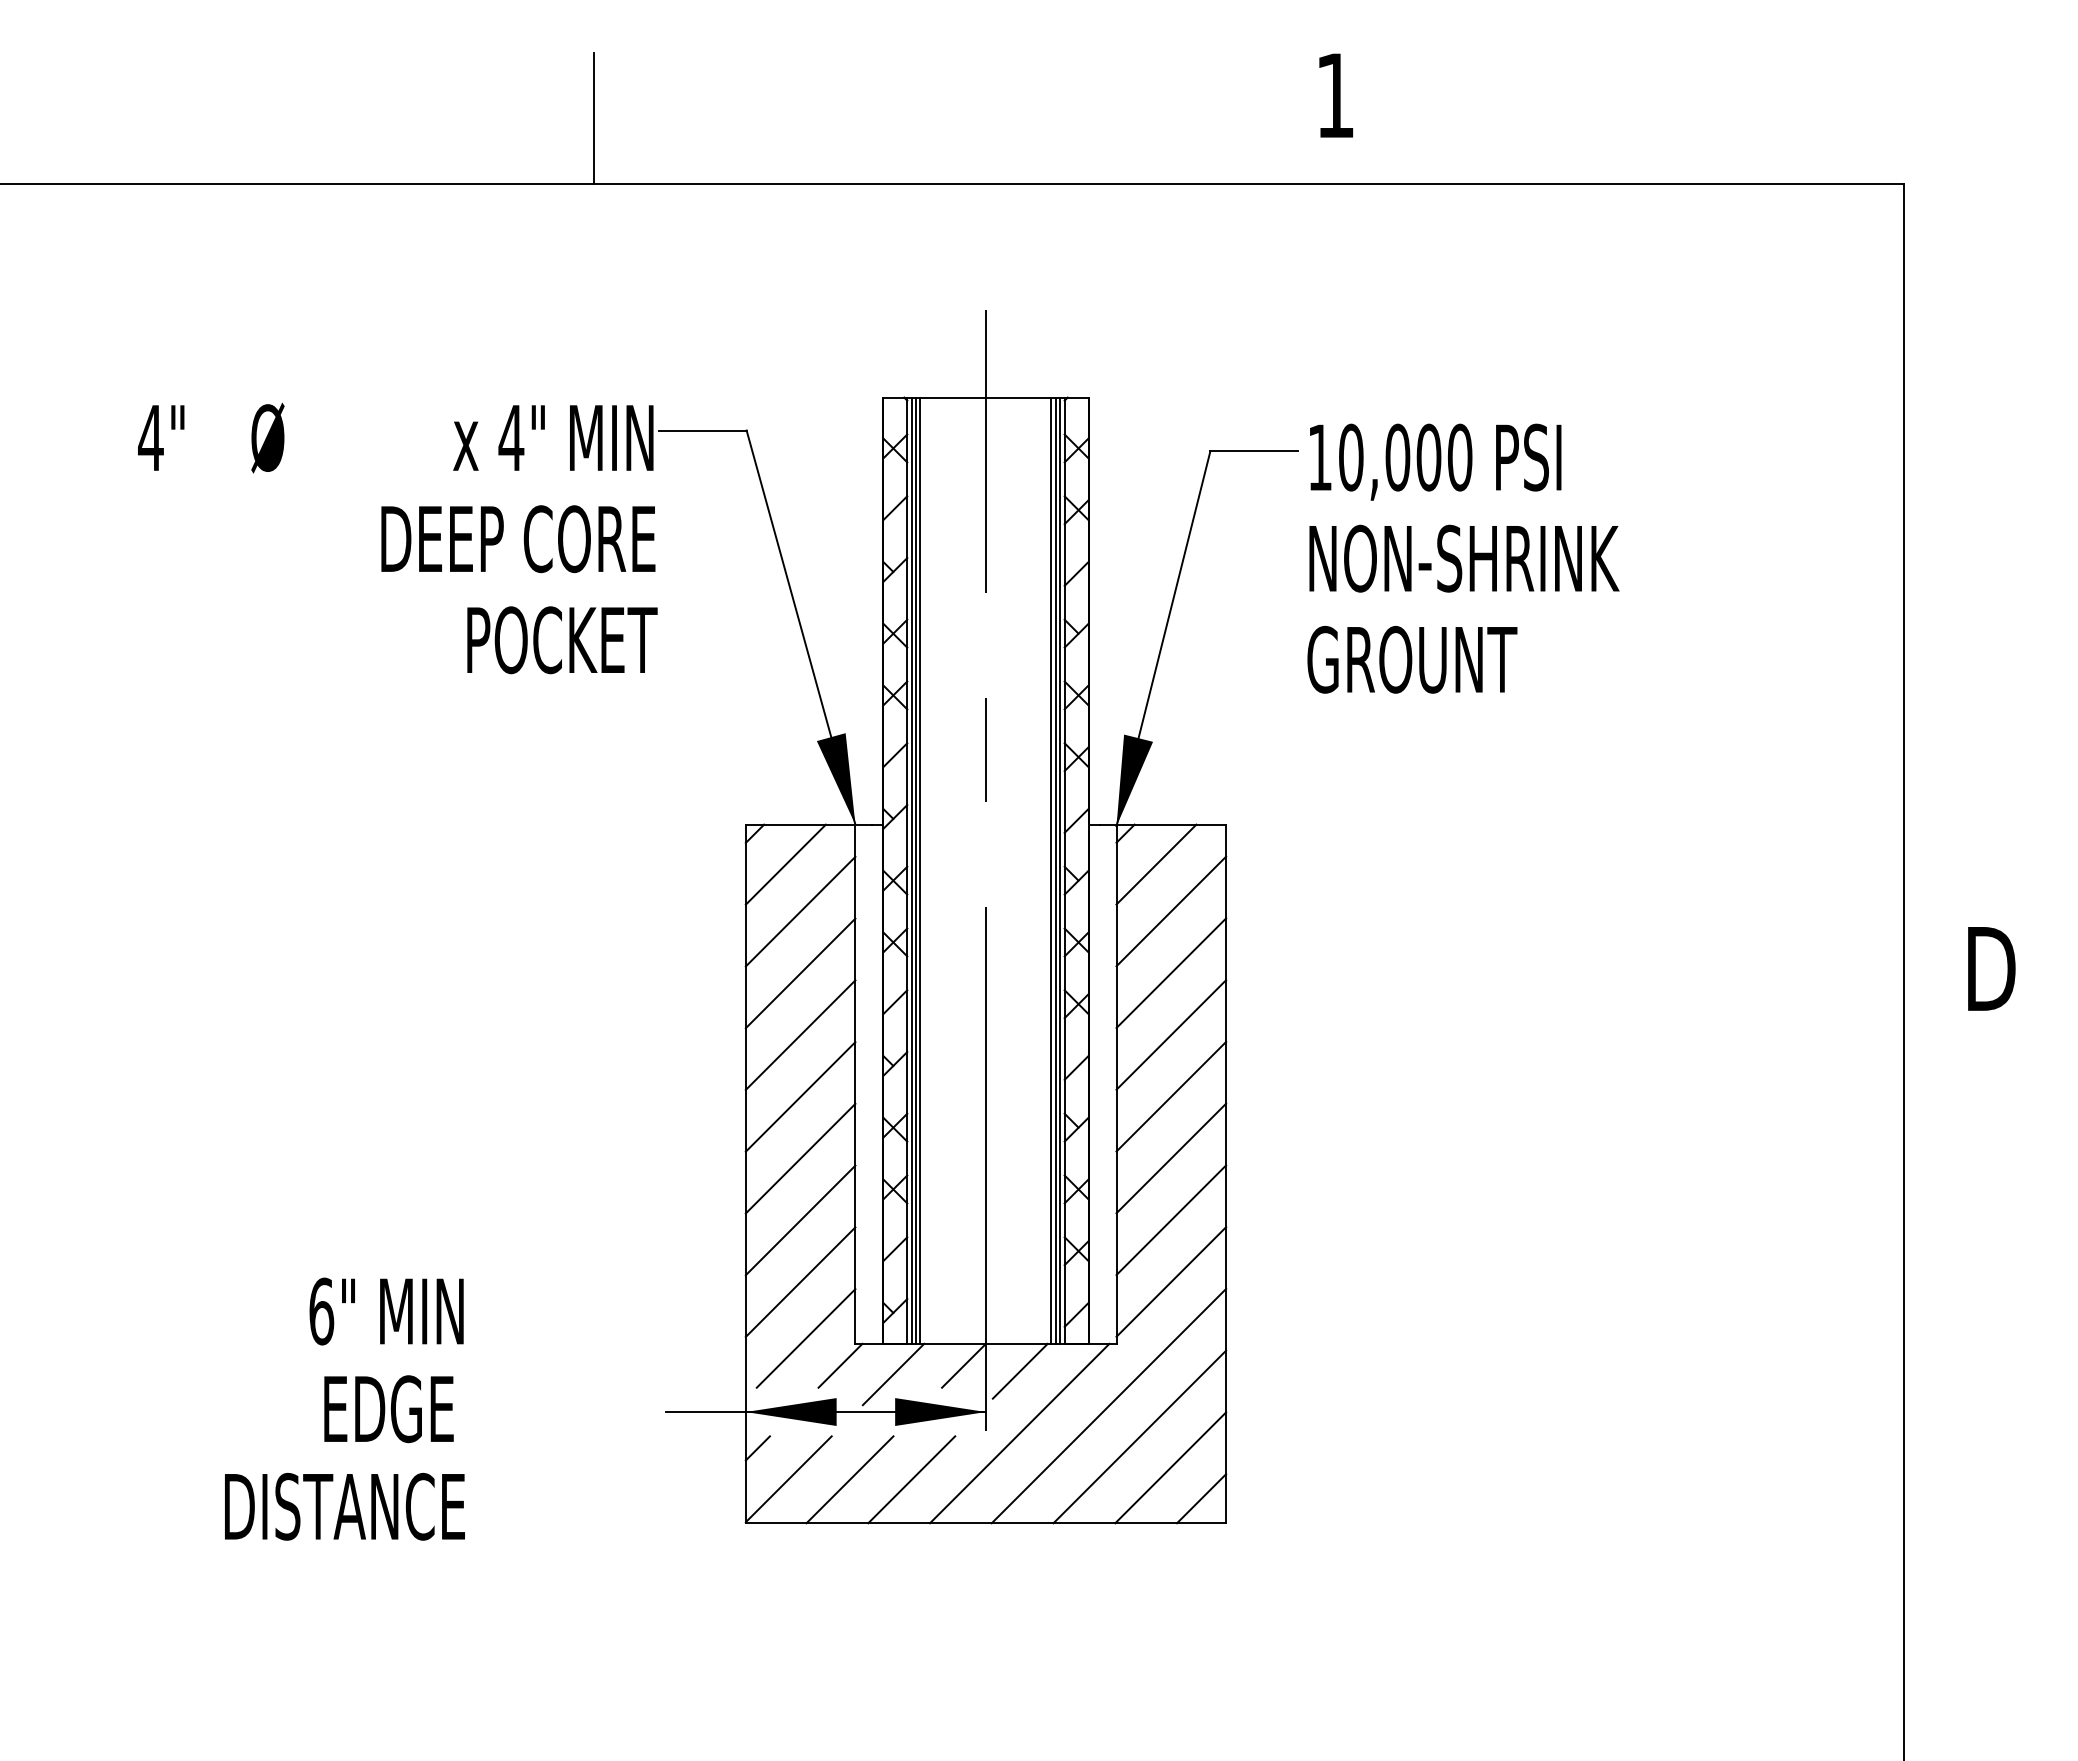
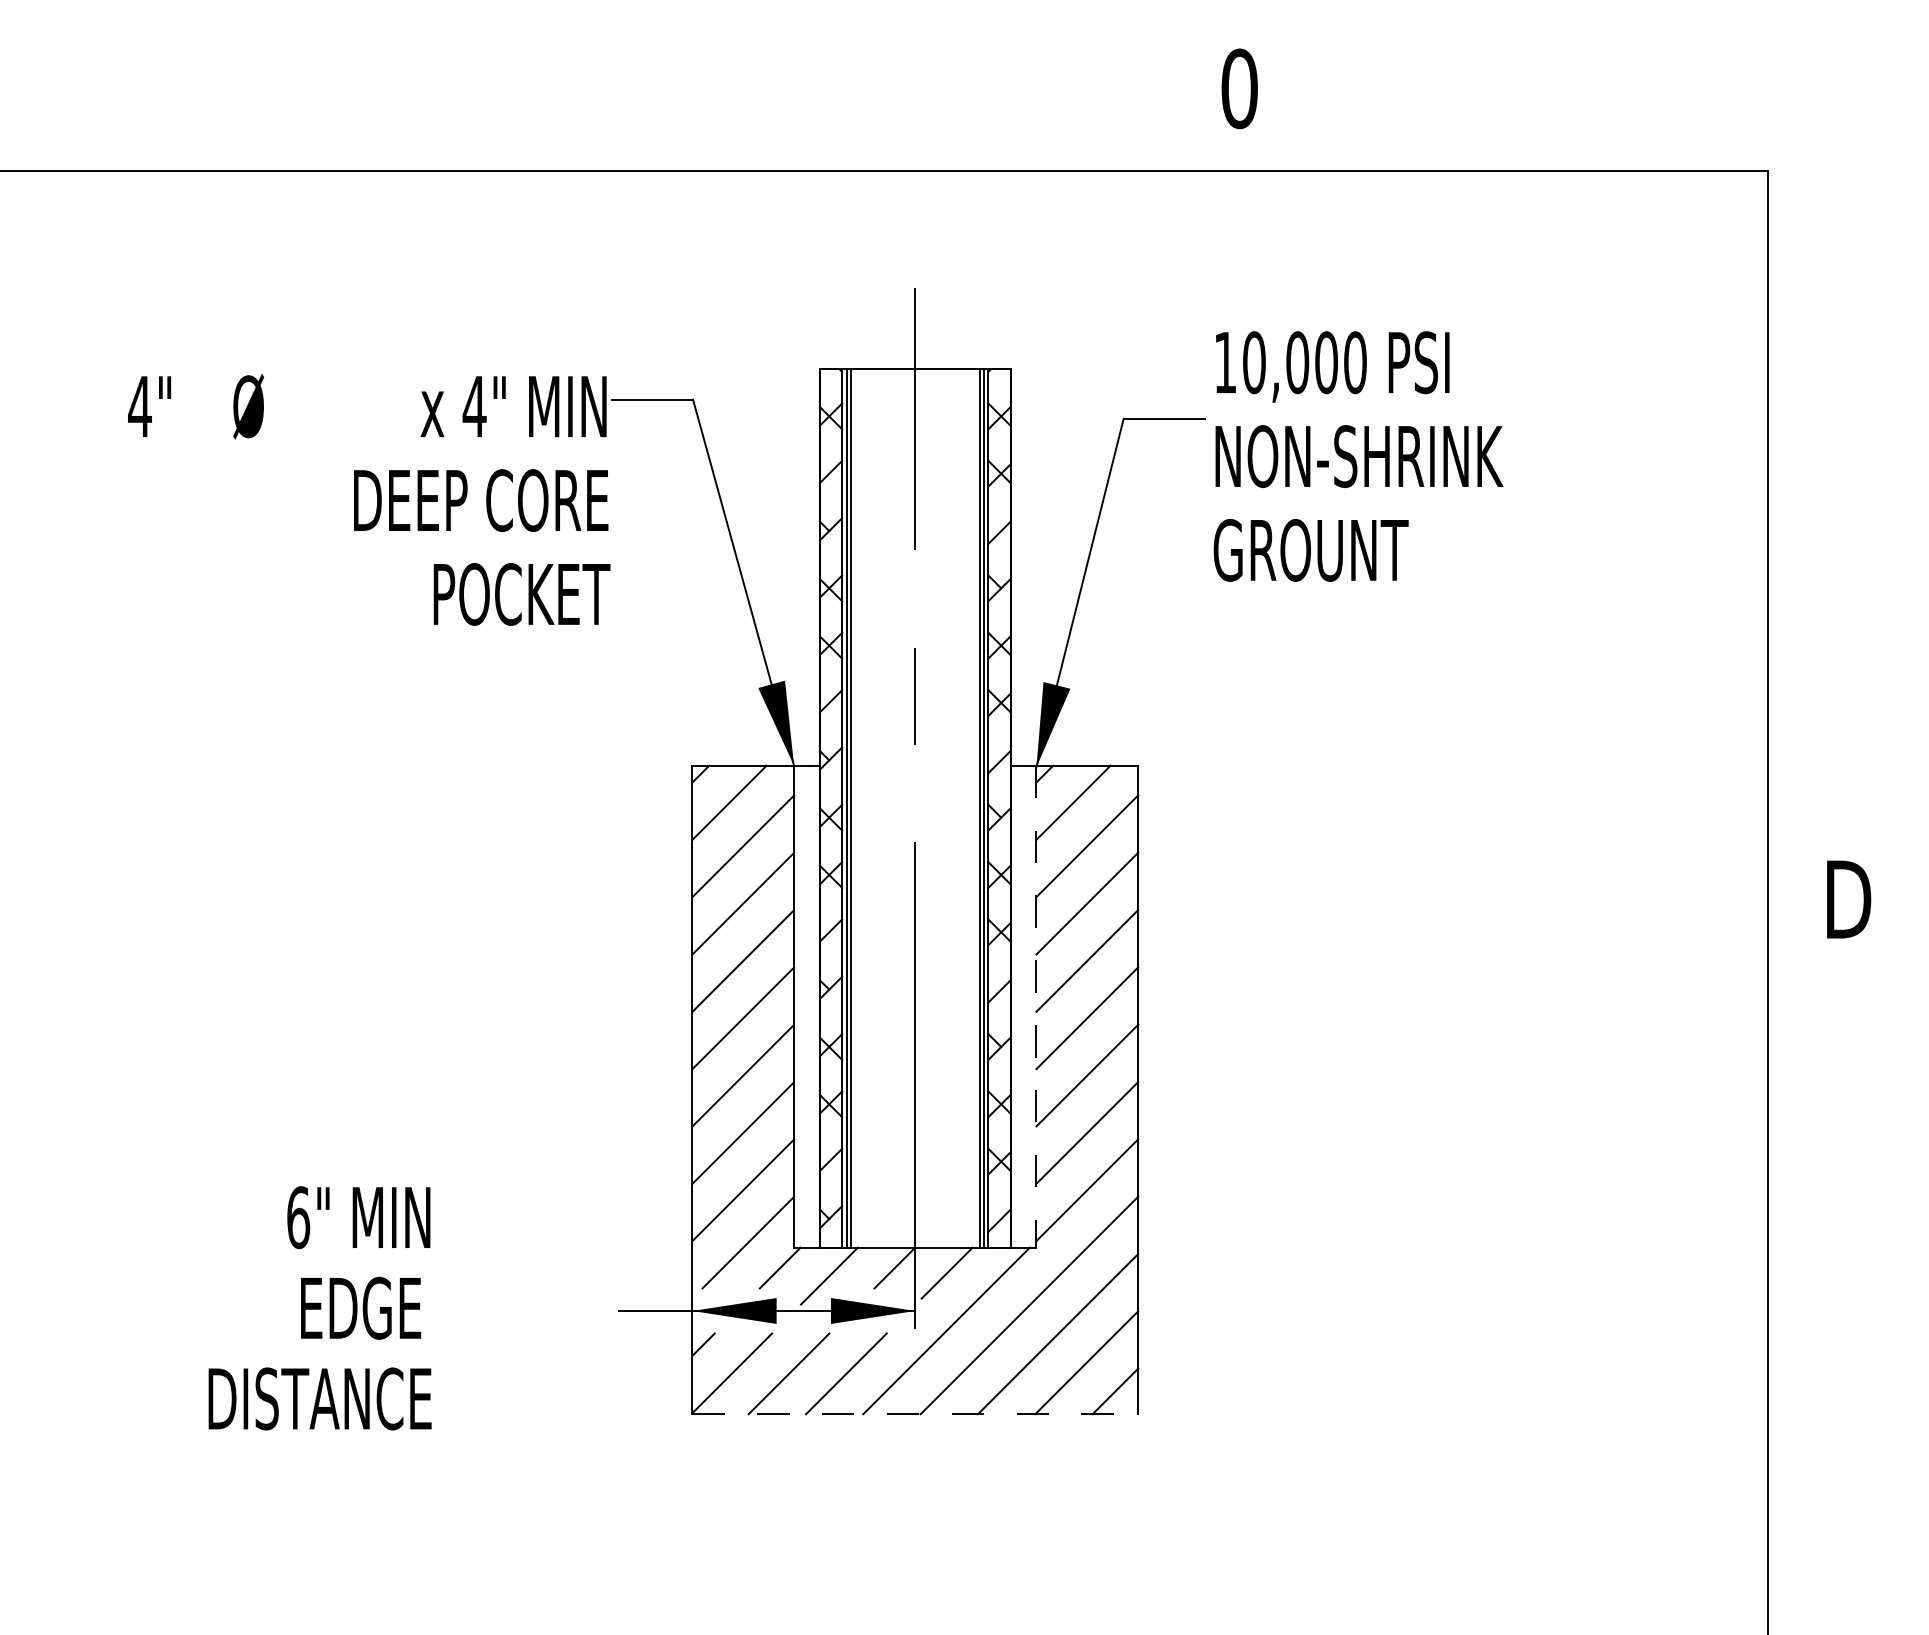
text: (1335, 95) -> (1239, 88), 1 -> 0
line: (594, 117) -> (551, 109), removed
text: (1463, 558) -> (1358, 456), moved
line: (920, 870) -> (854, 808), removed
line: (1051, 870) -> (976, 808), removed
line: (1116, 1084) -> (1036, 1006), solid -> dashed
line: (986, 1523) -> (915, 1414), solid -> dashed

